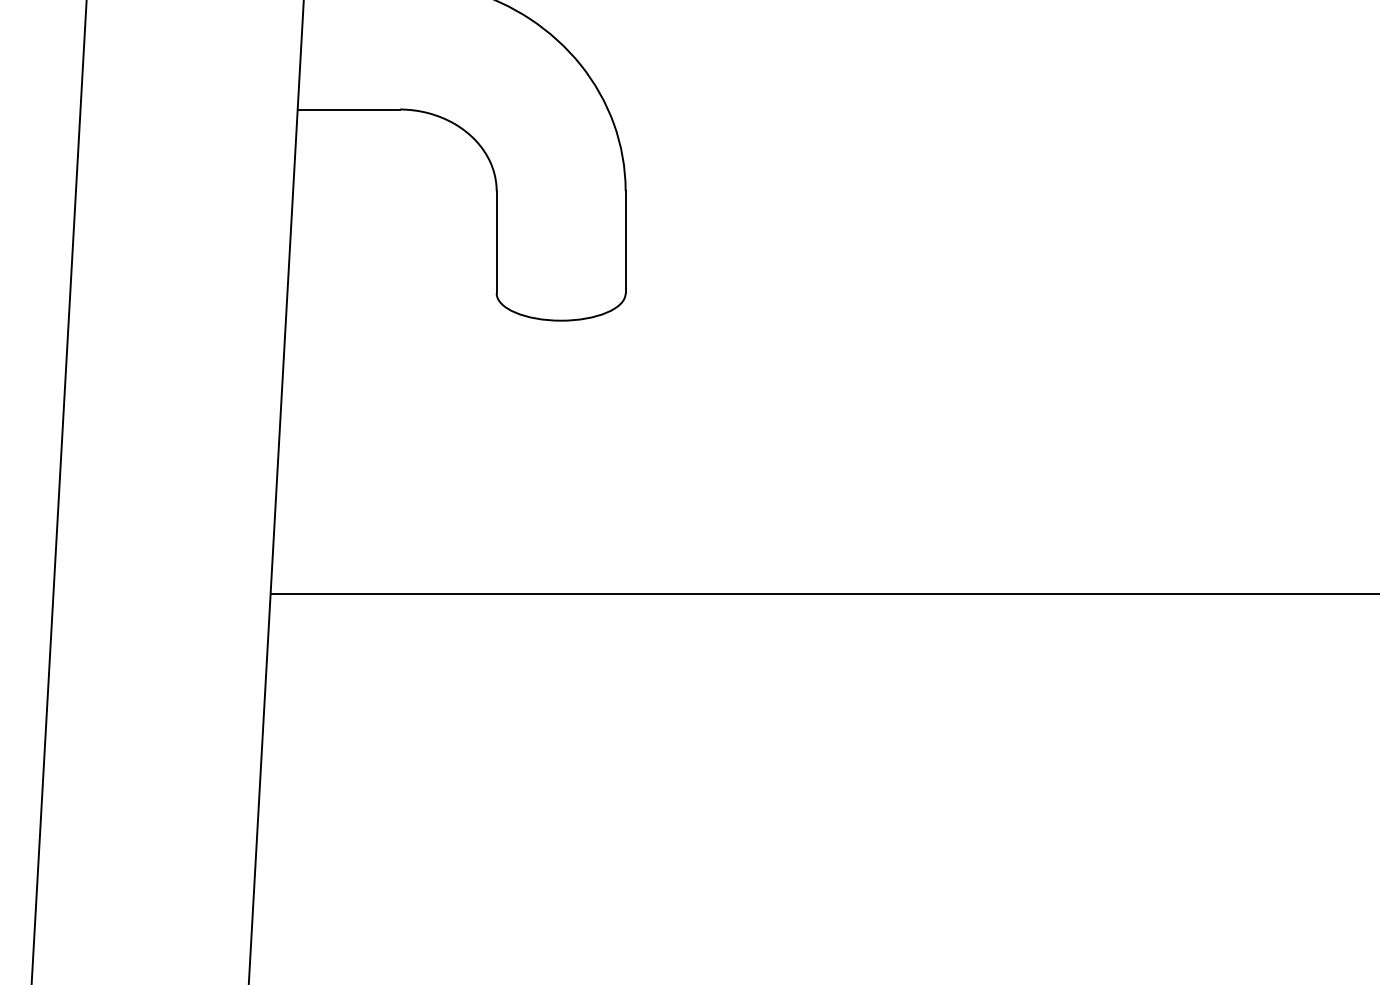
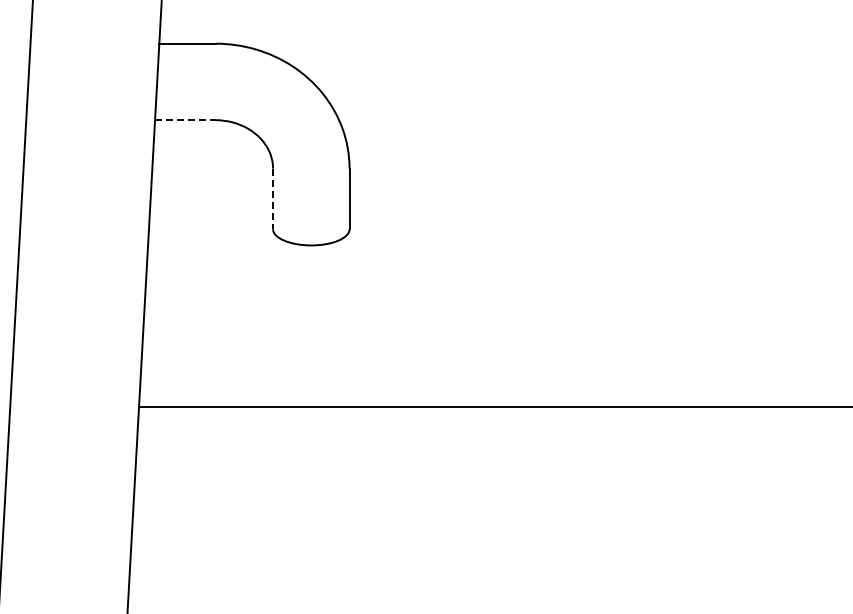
line: (349, 110) -> (185, 120), solid -> dashed
line: (497, 243) -> (273, 199), solid -> dashed

